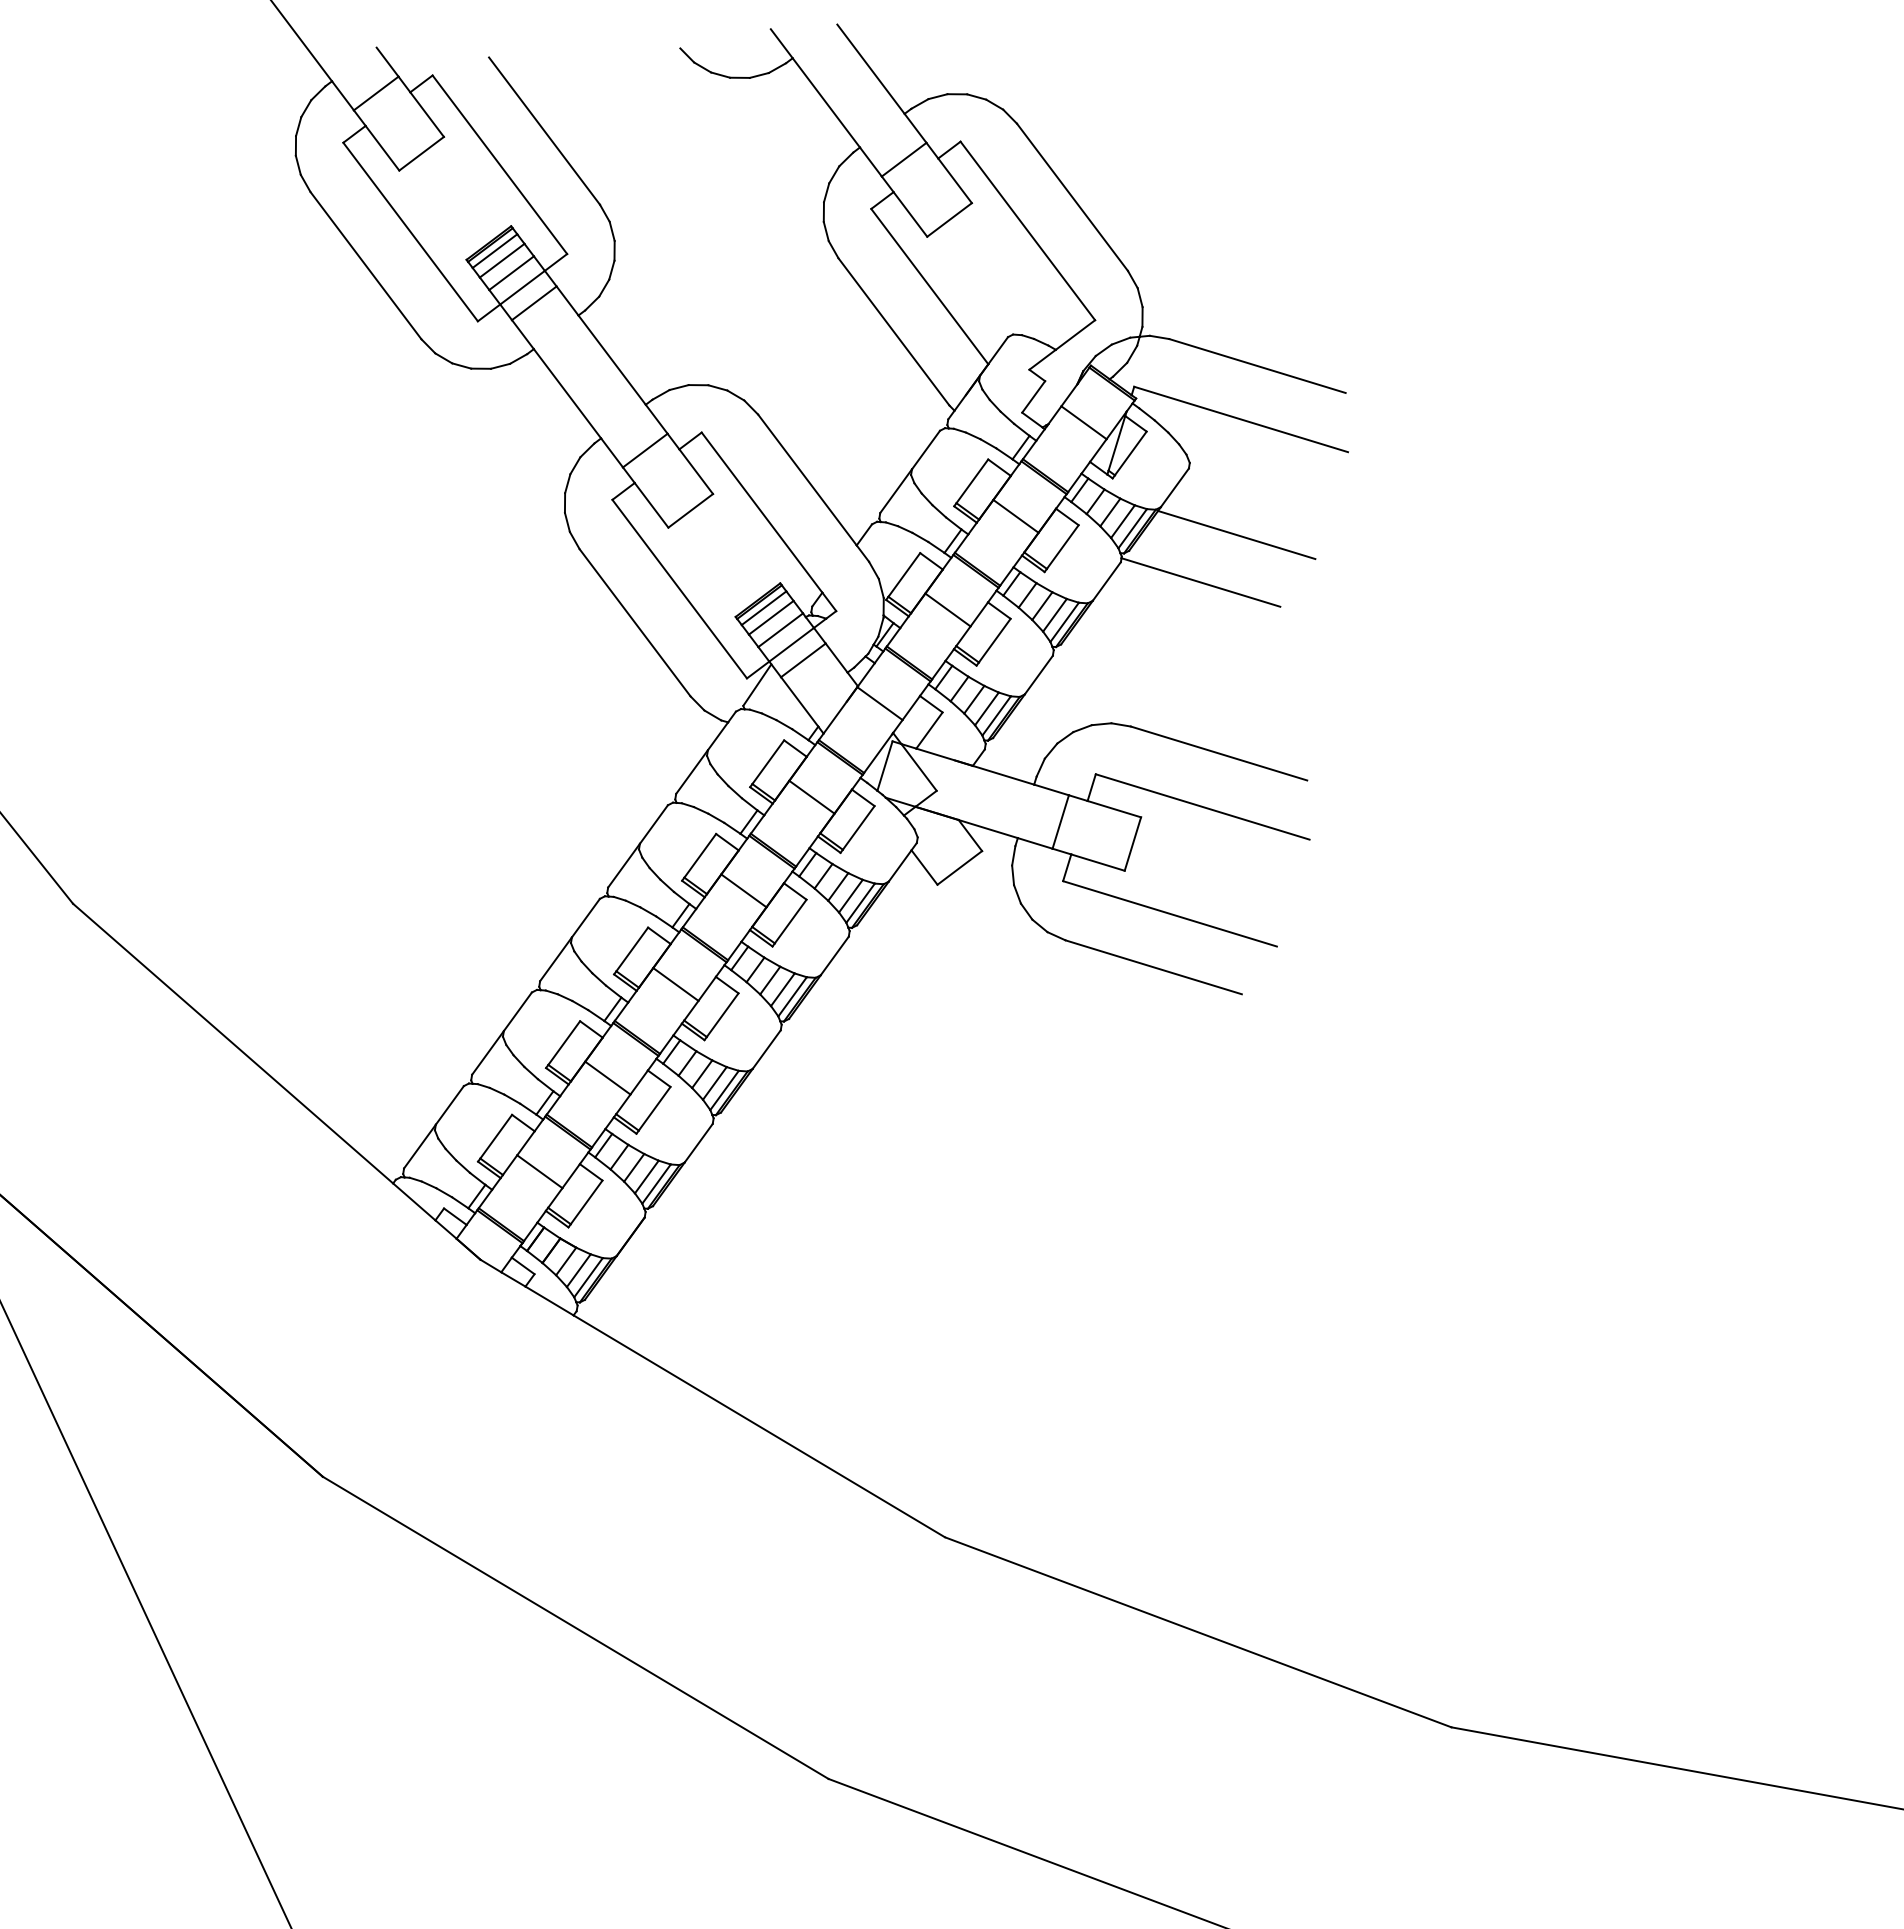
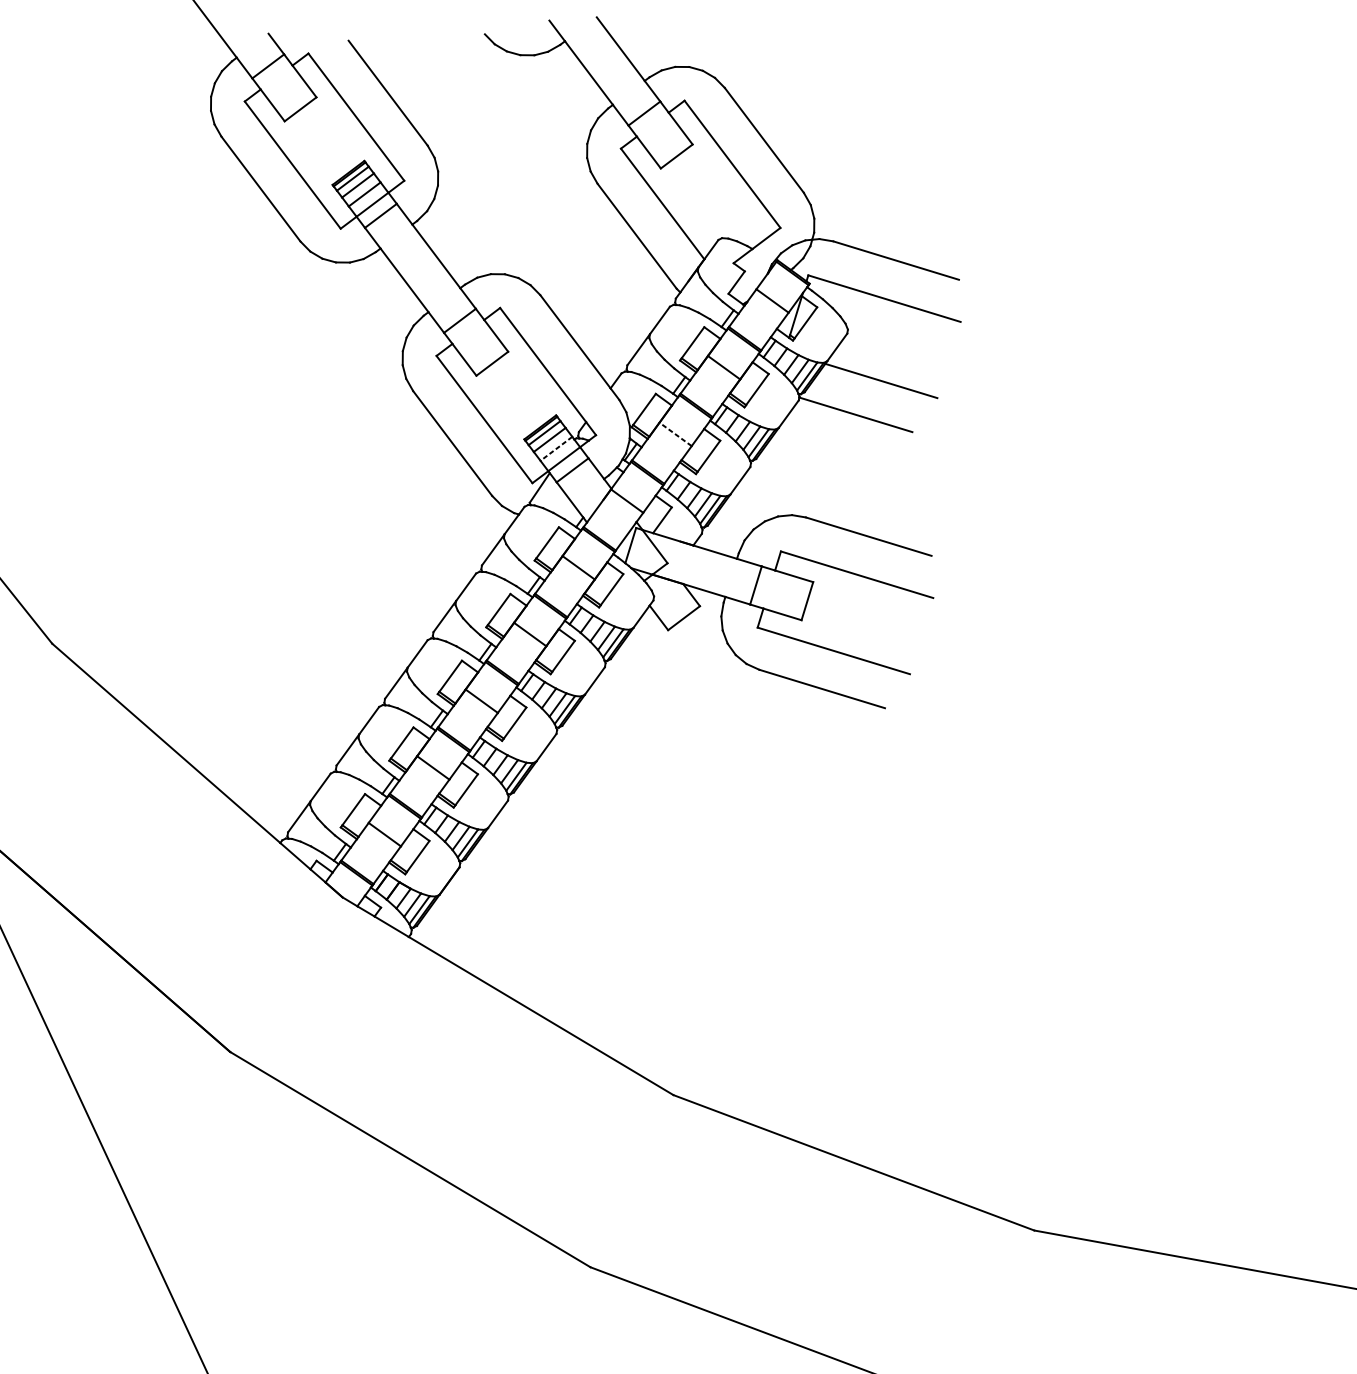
line: (947, 610) -> (675, 434), solid -> dashed
line: (780, 630) -> (556, 449), solid -> dashed

